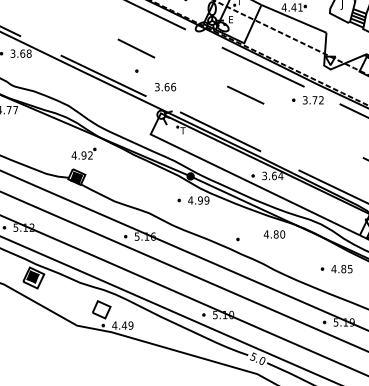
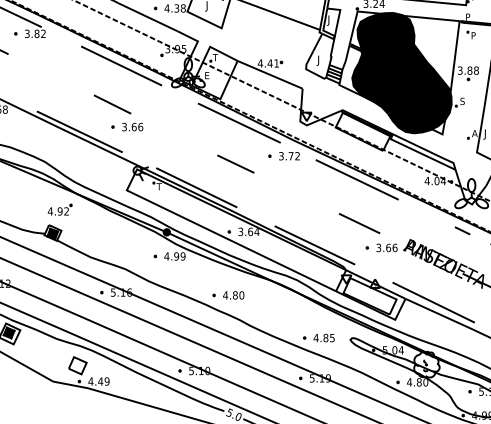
text: (165, 86) -> (132, 126), moved
line: (245, 94) -> (235, 163), moved
text: (274, 234) -> (233, 295), moved
part: (336, 268) -> (318, 337), moved

